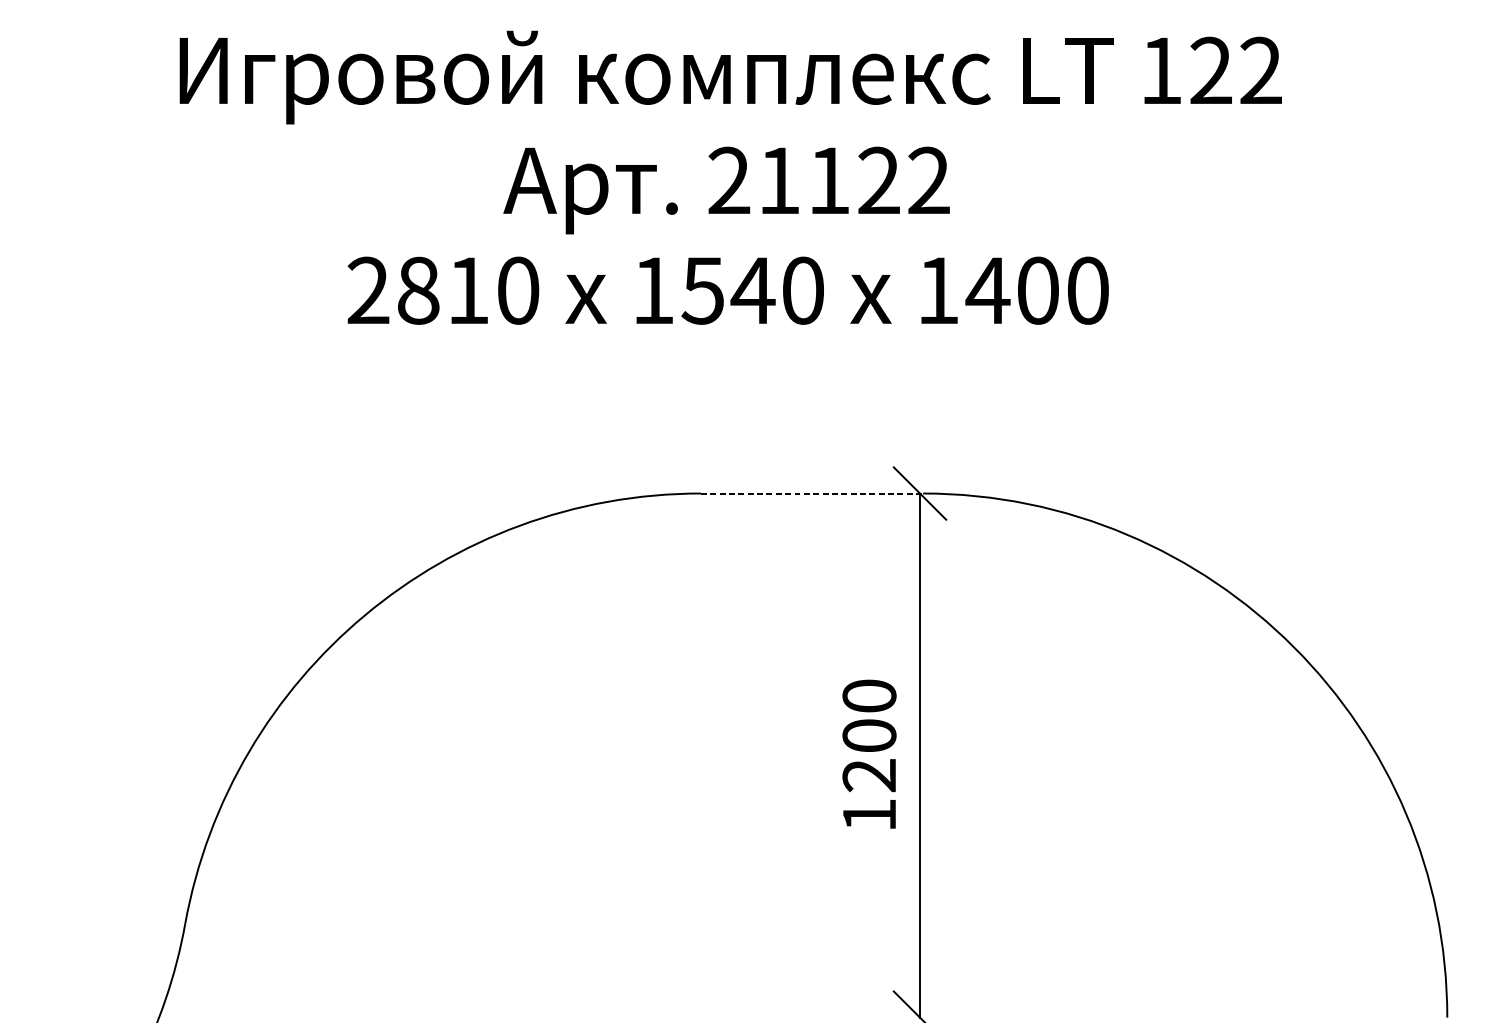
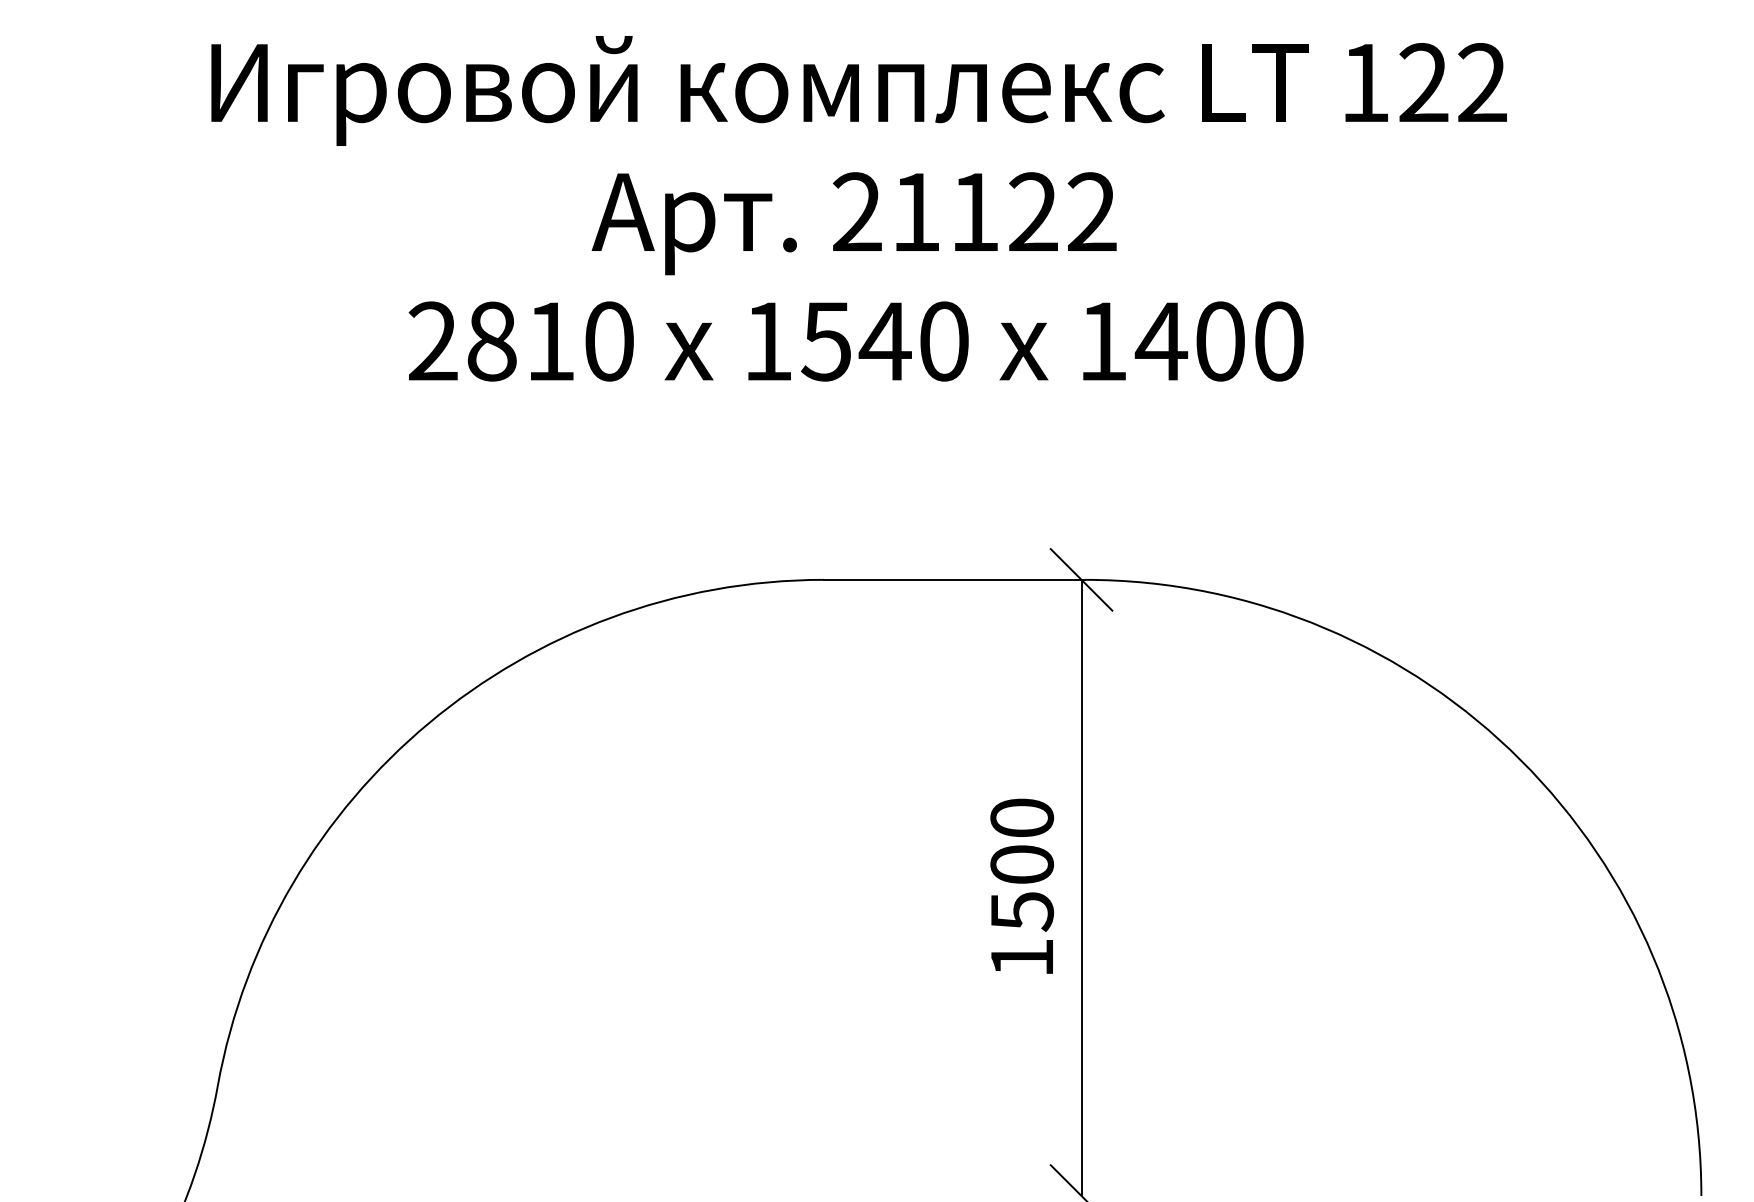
line: (811, 493) -> (954, 579), dashed -> solid
text: (869, 775) -> (1022, 911), 1200 -> 1500

